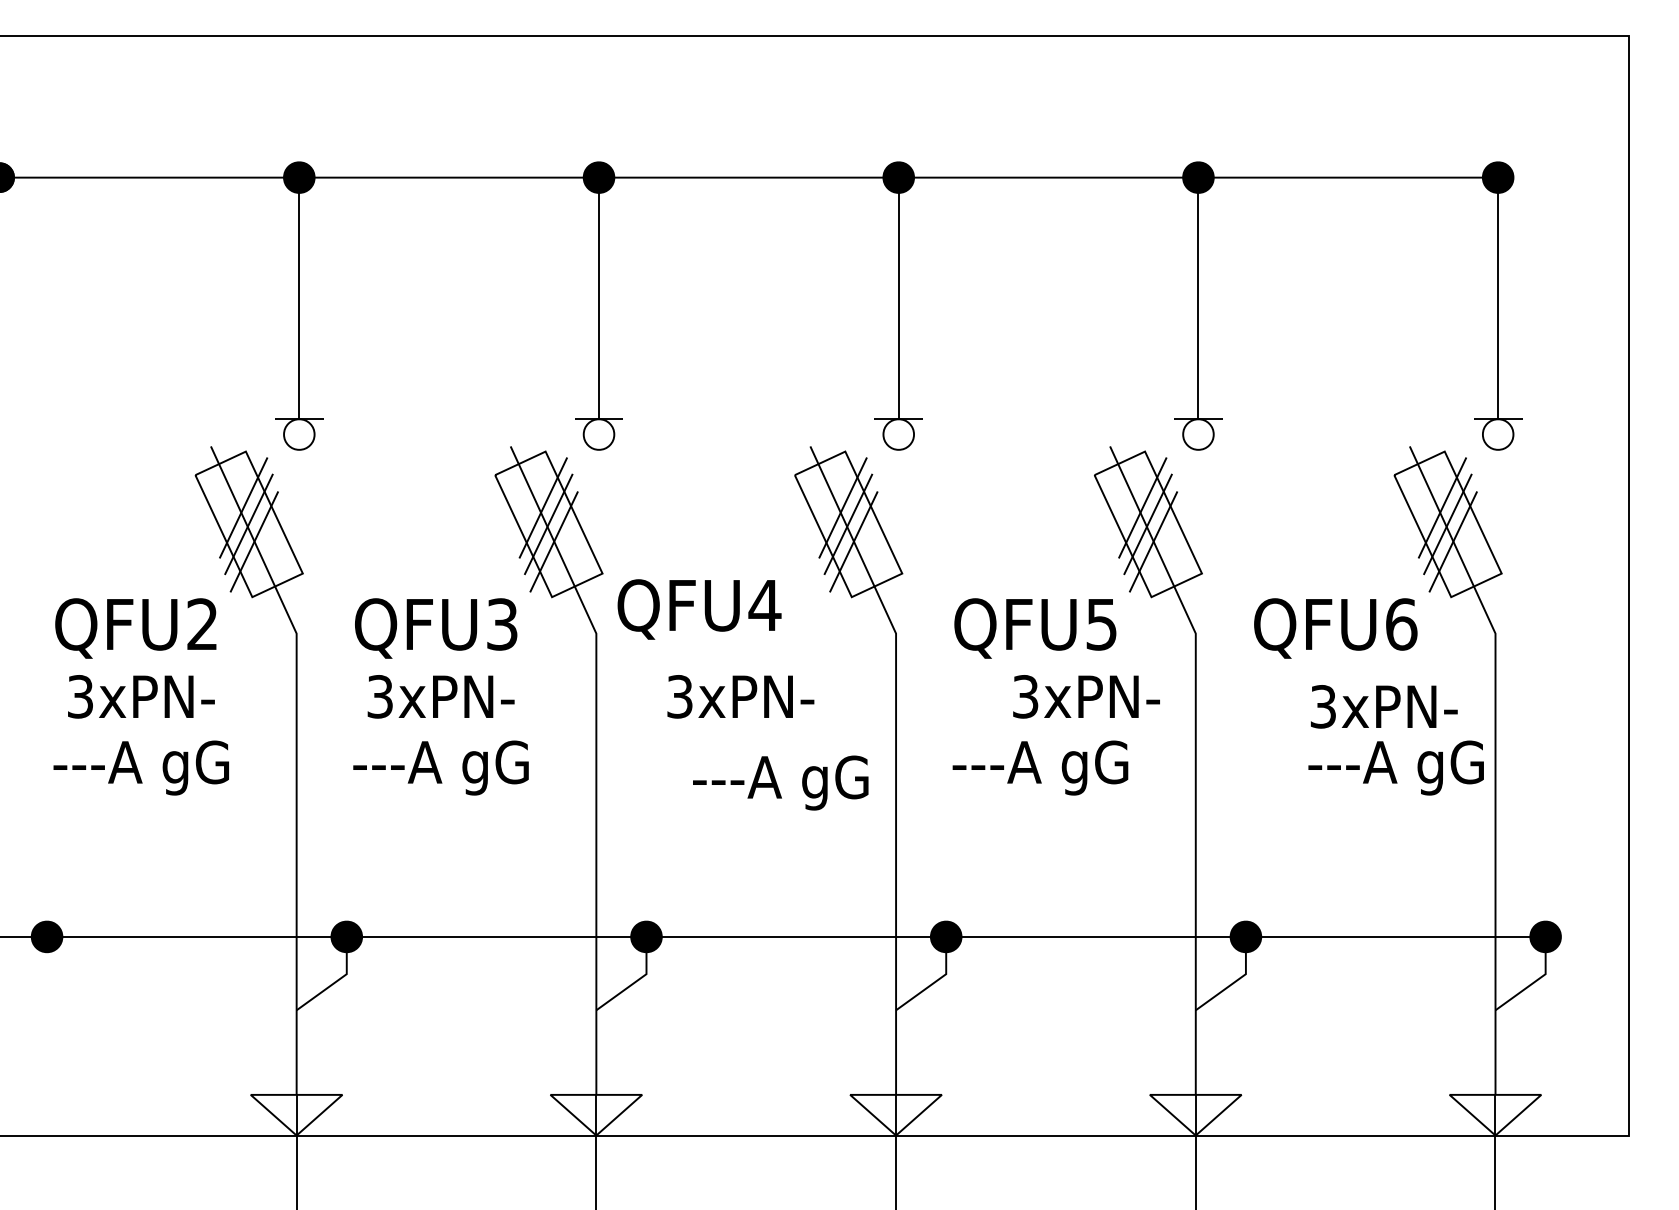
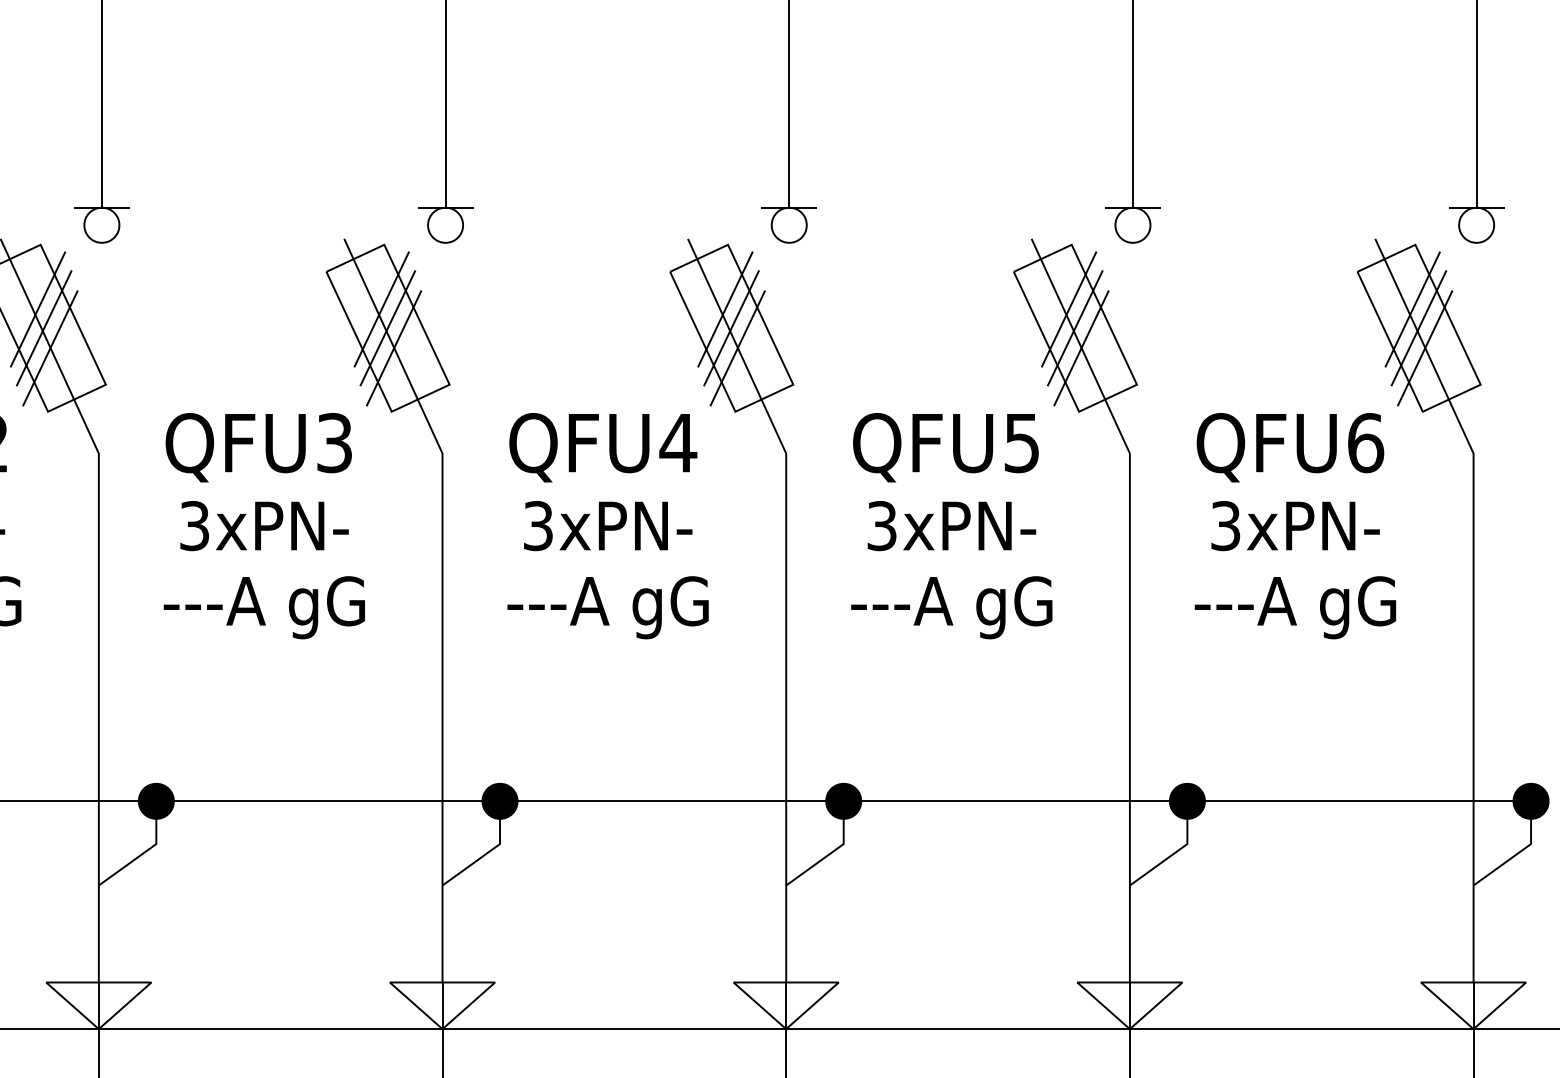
text: (699, 609) -> (603, 447), moved
text: (1086, 696) -> (951, 525), moved
text: (1384, 706) -> (1295, 525), moved
text: (1395, 767) -> (1294, 607), moved
text: (780, 782) -> (607, 607), moved

